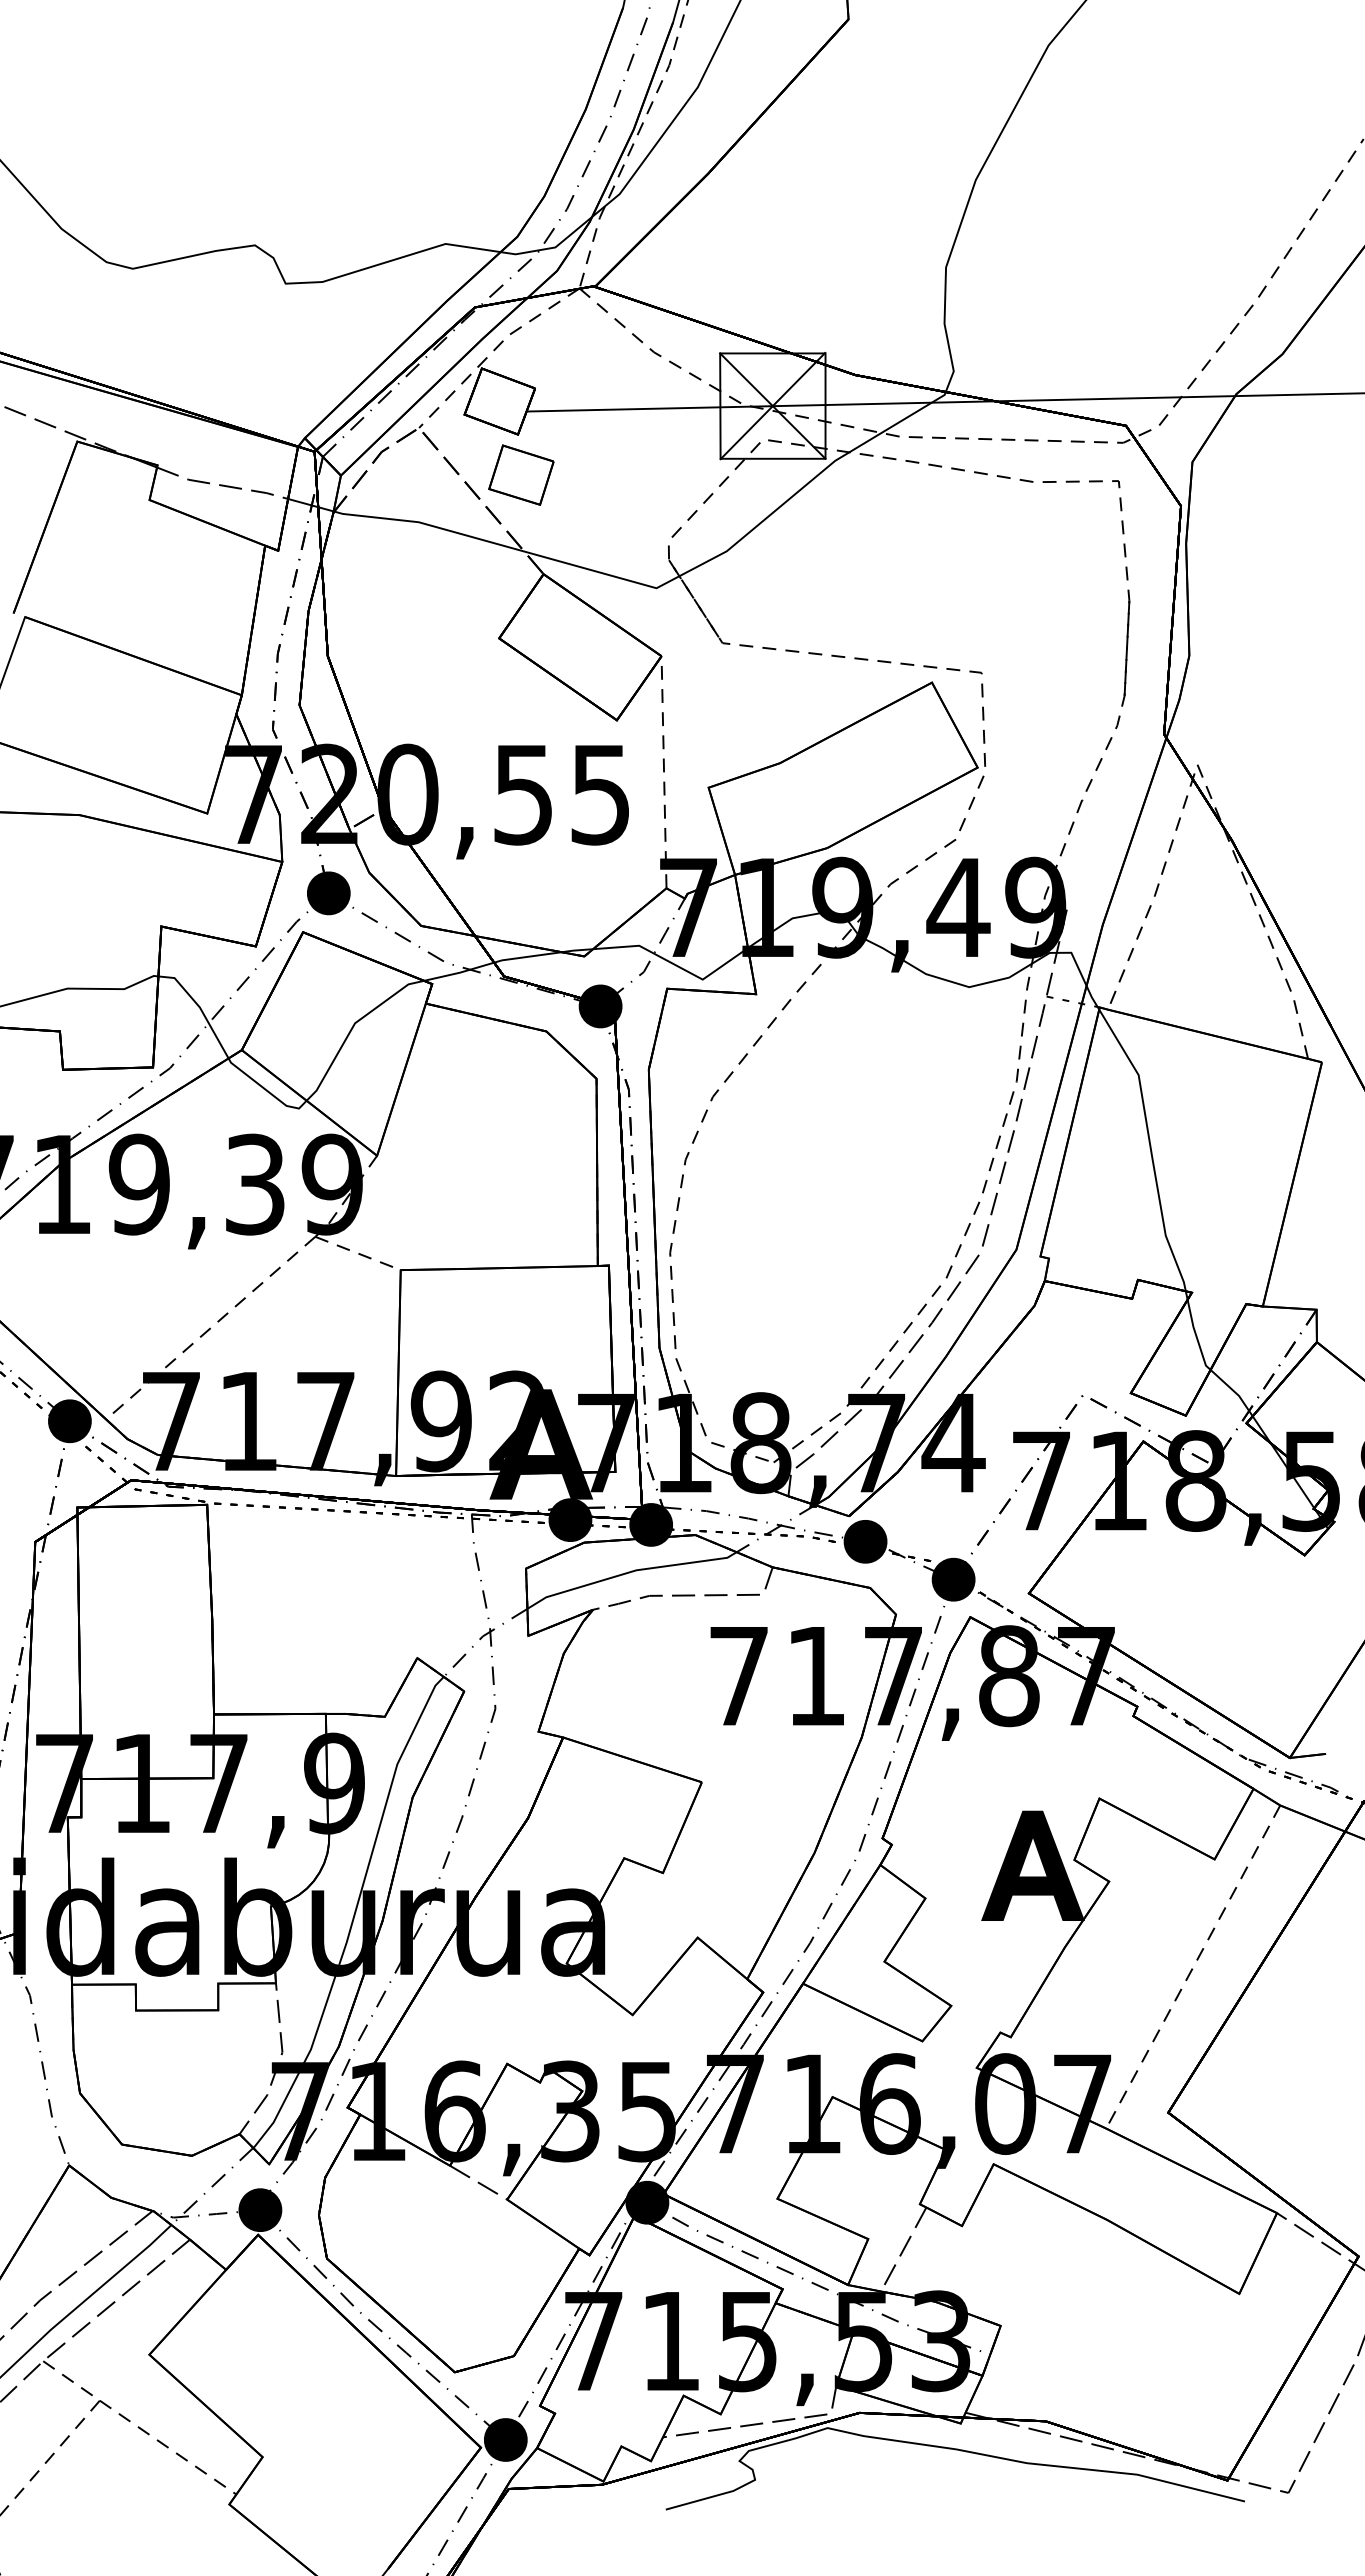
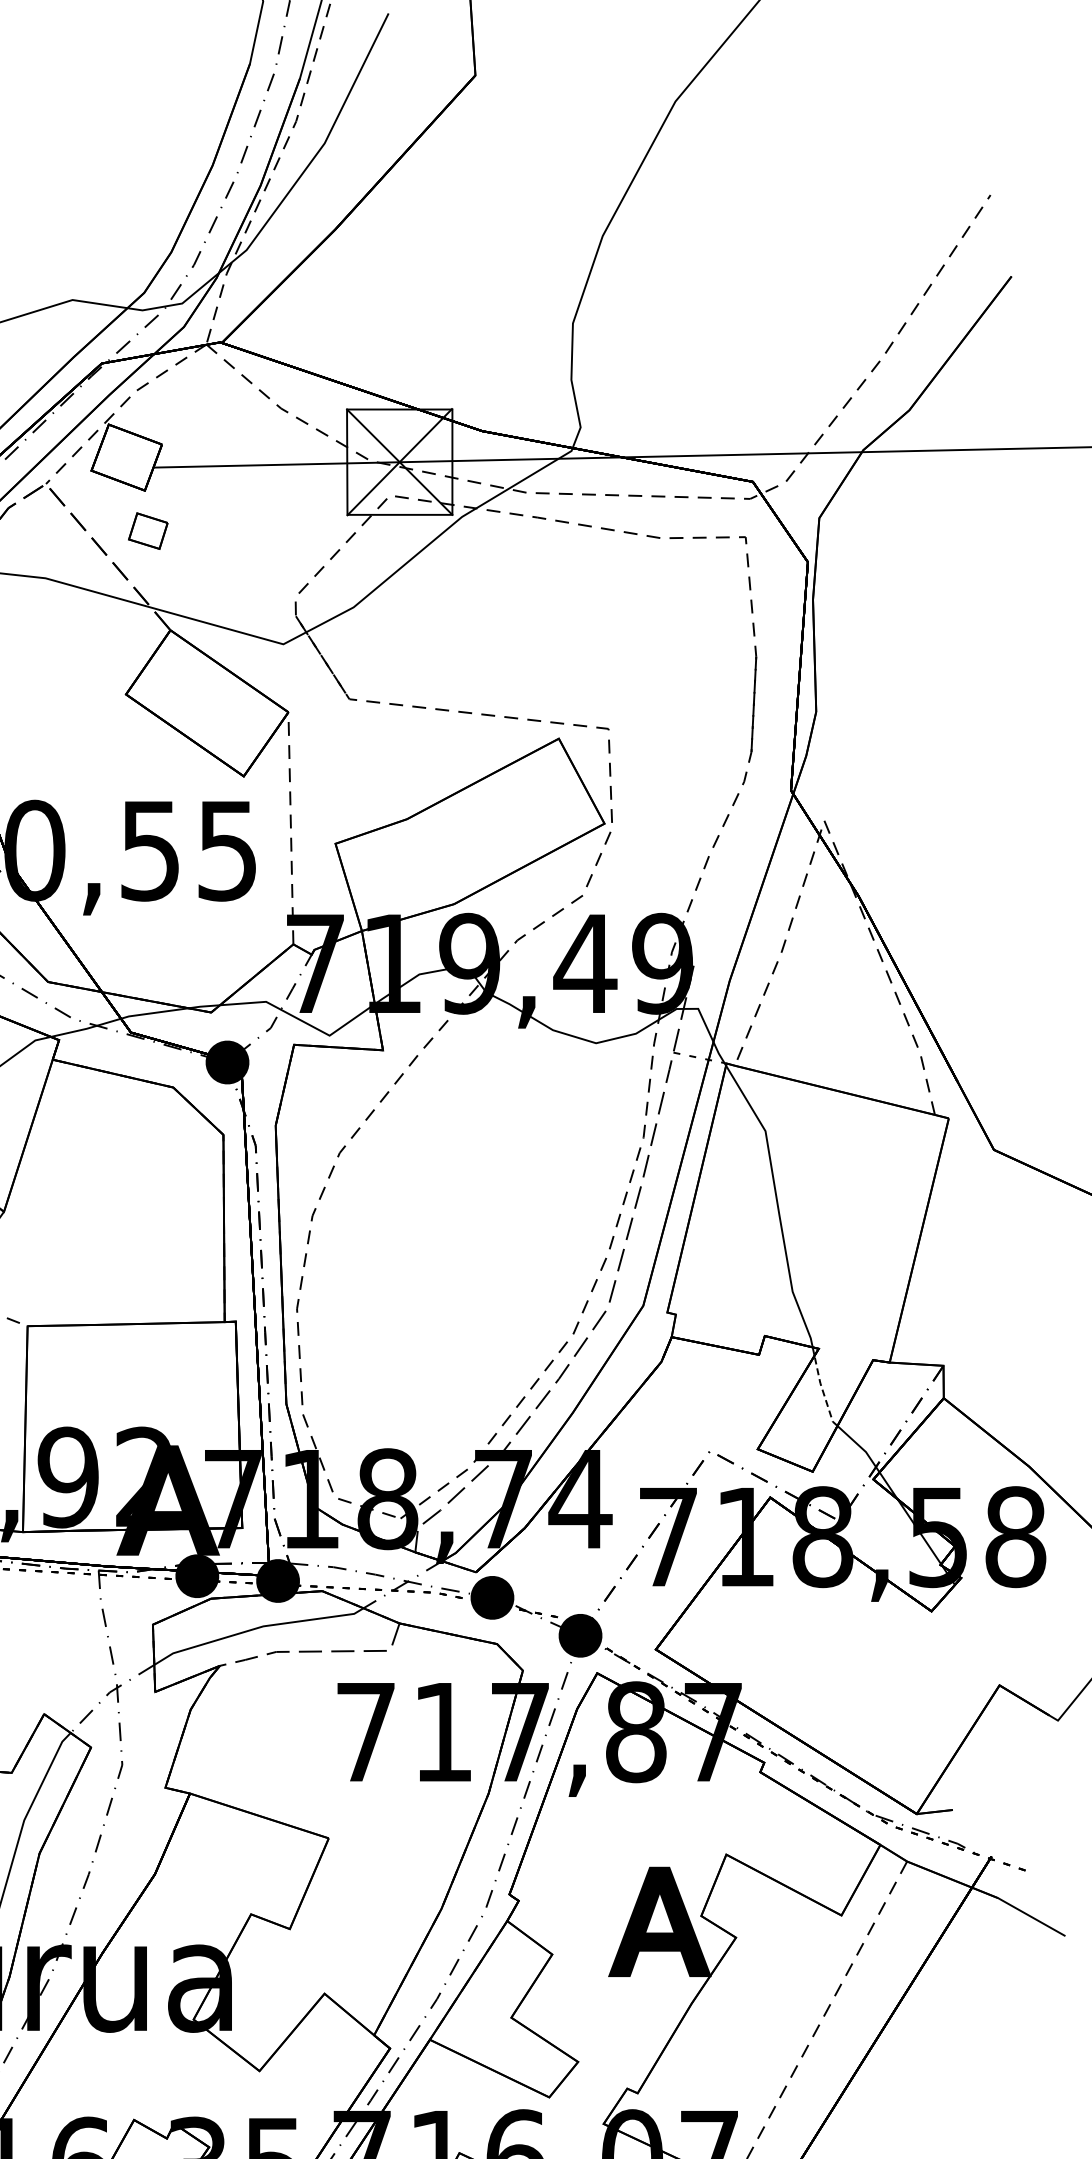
part: (521, 474) -> (148, 530), size x0.6
line: (1196, 1336) -> (823, 1392), solid -> dashed

